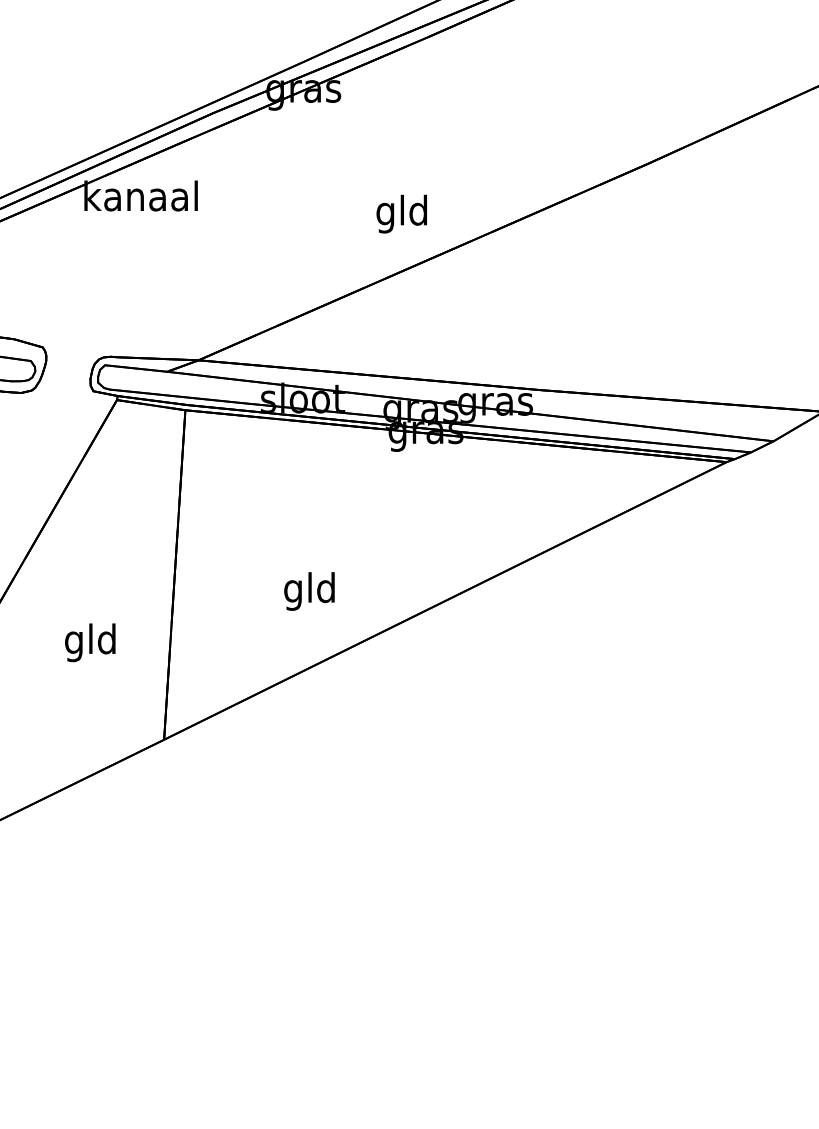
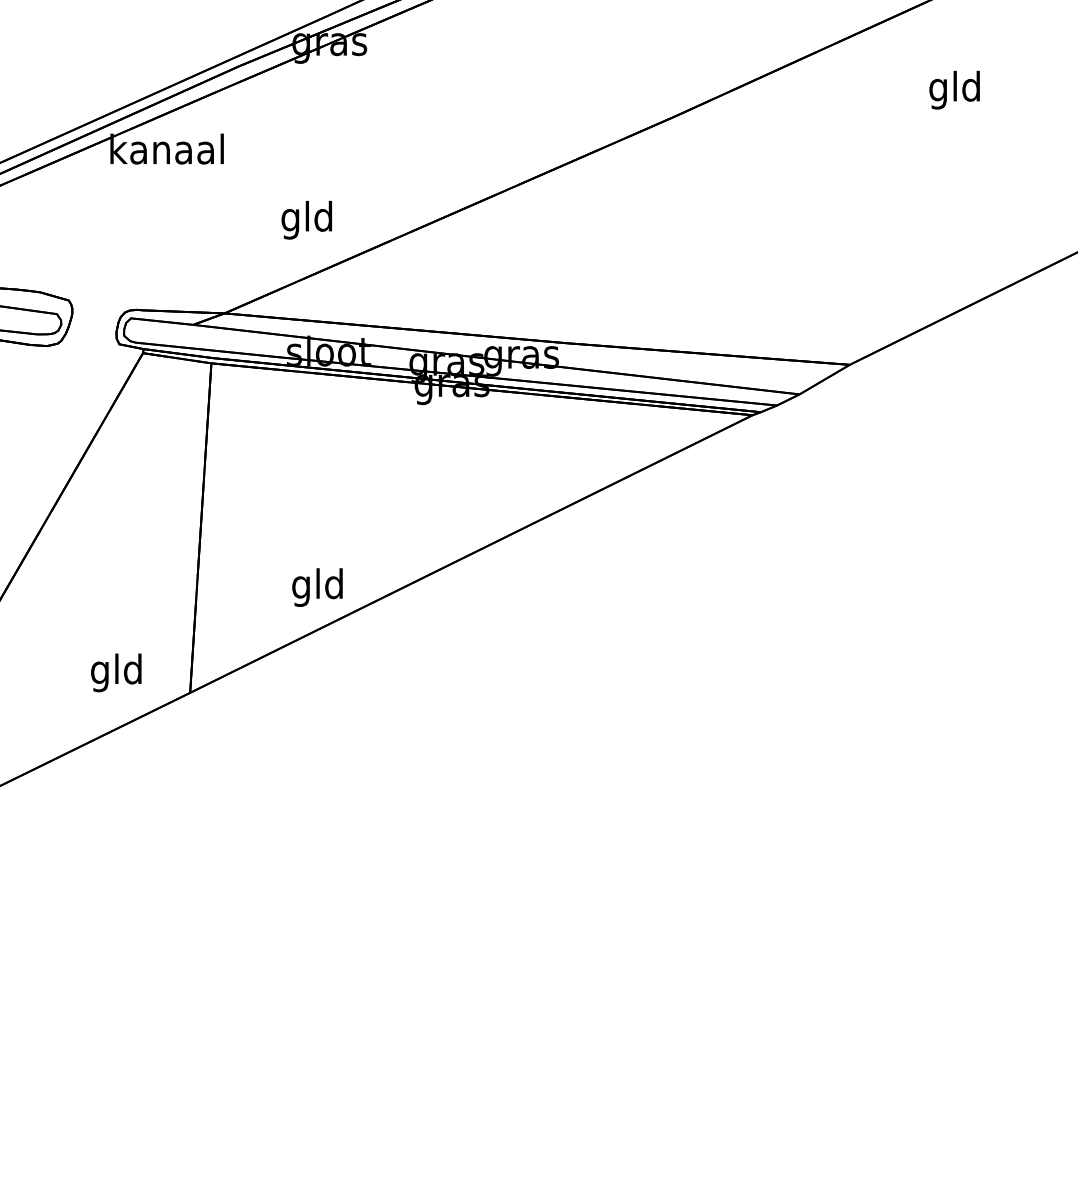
text: (401, 214) -> (306, 220), moved
text: (309, 591) -> (317, 587), moved
text: (90, 642) -> (116, 672), moved

